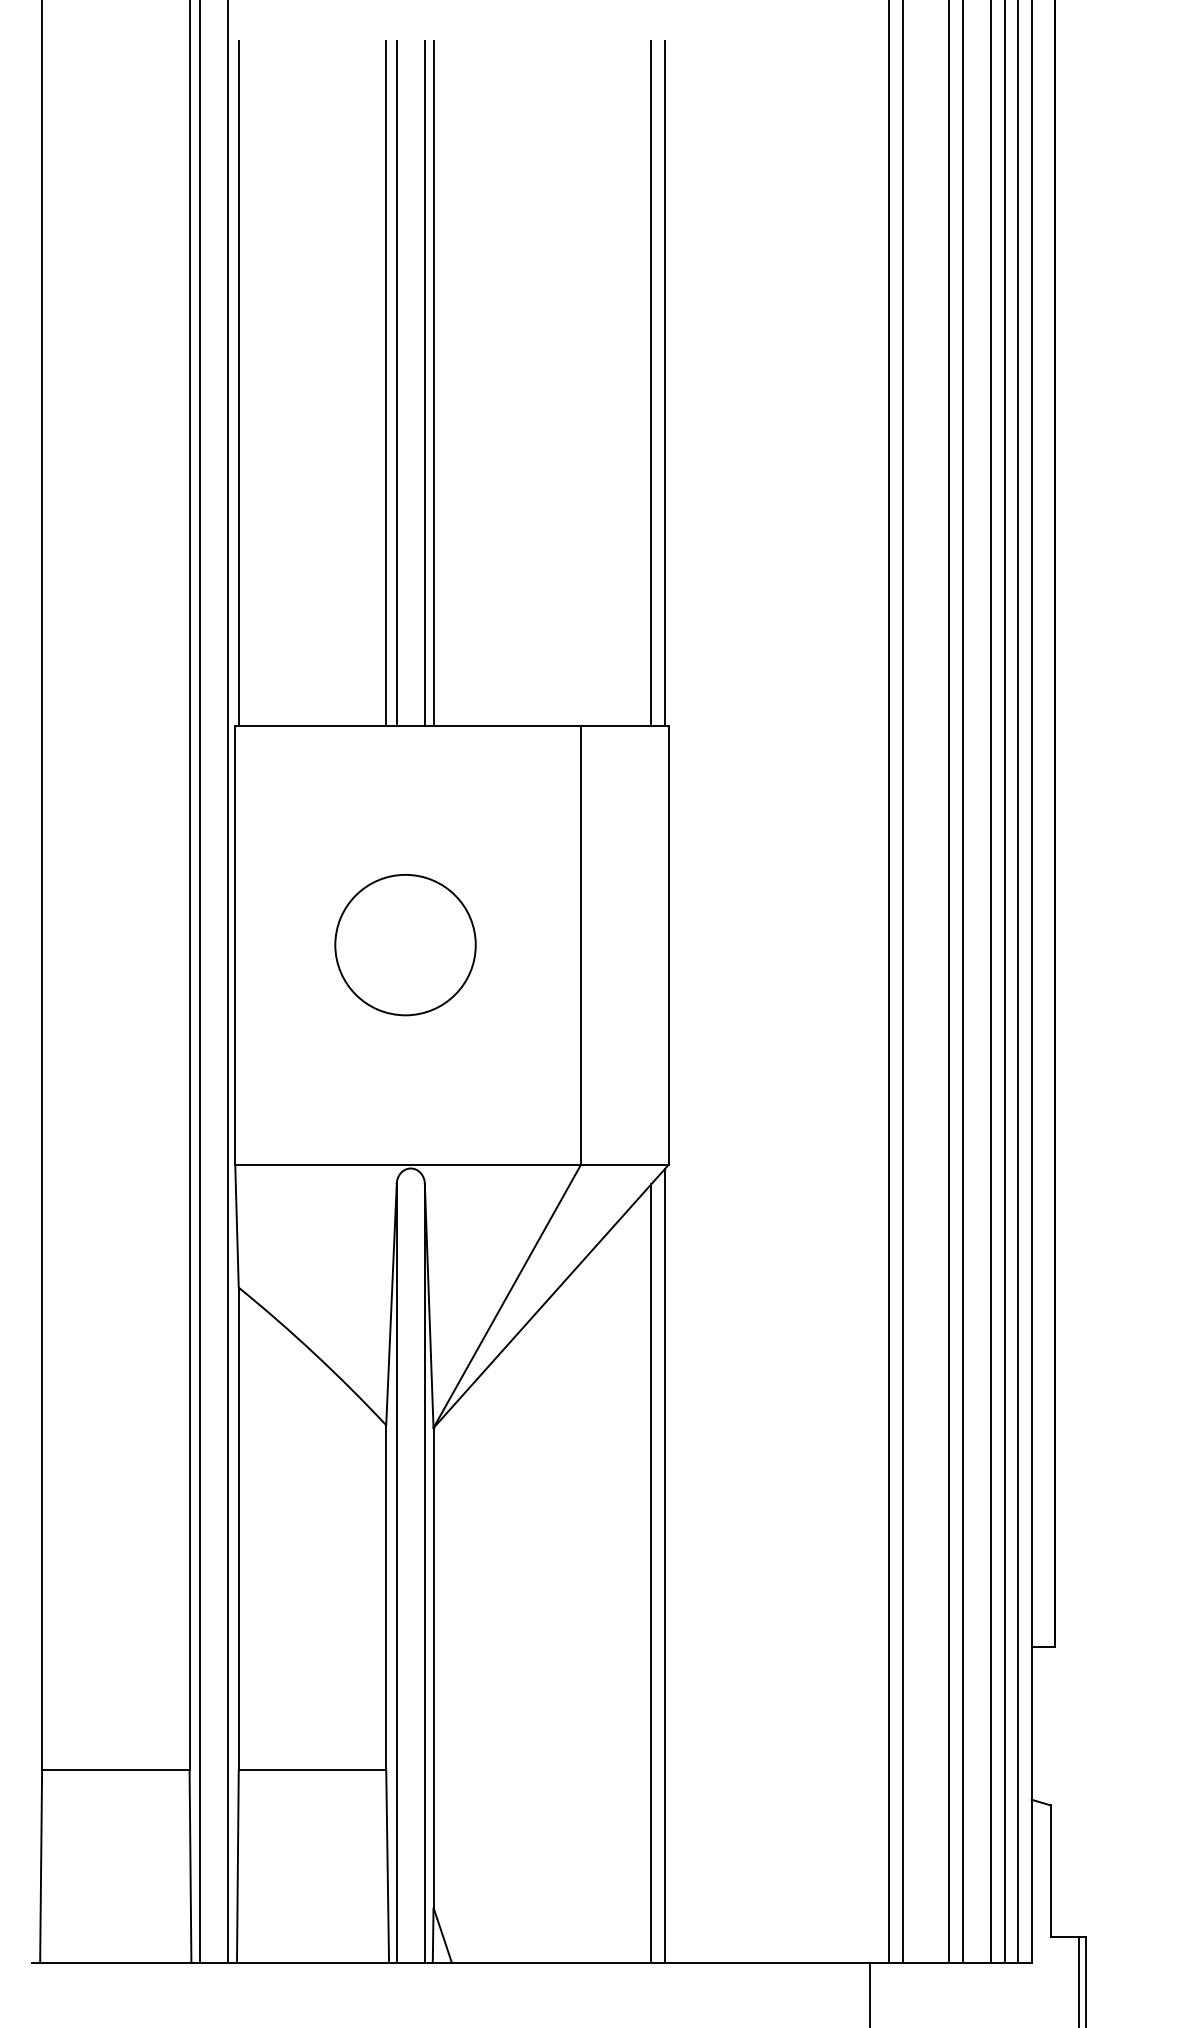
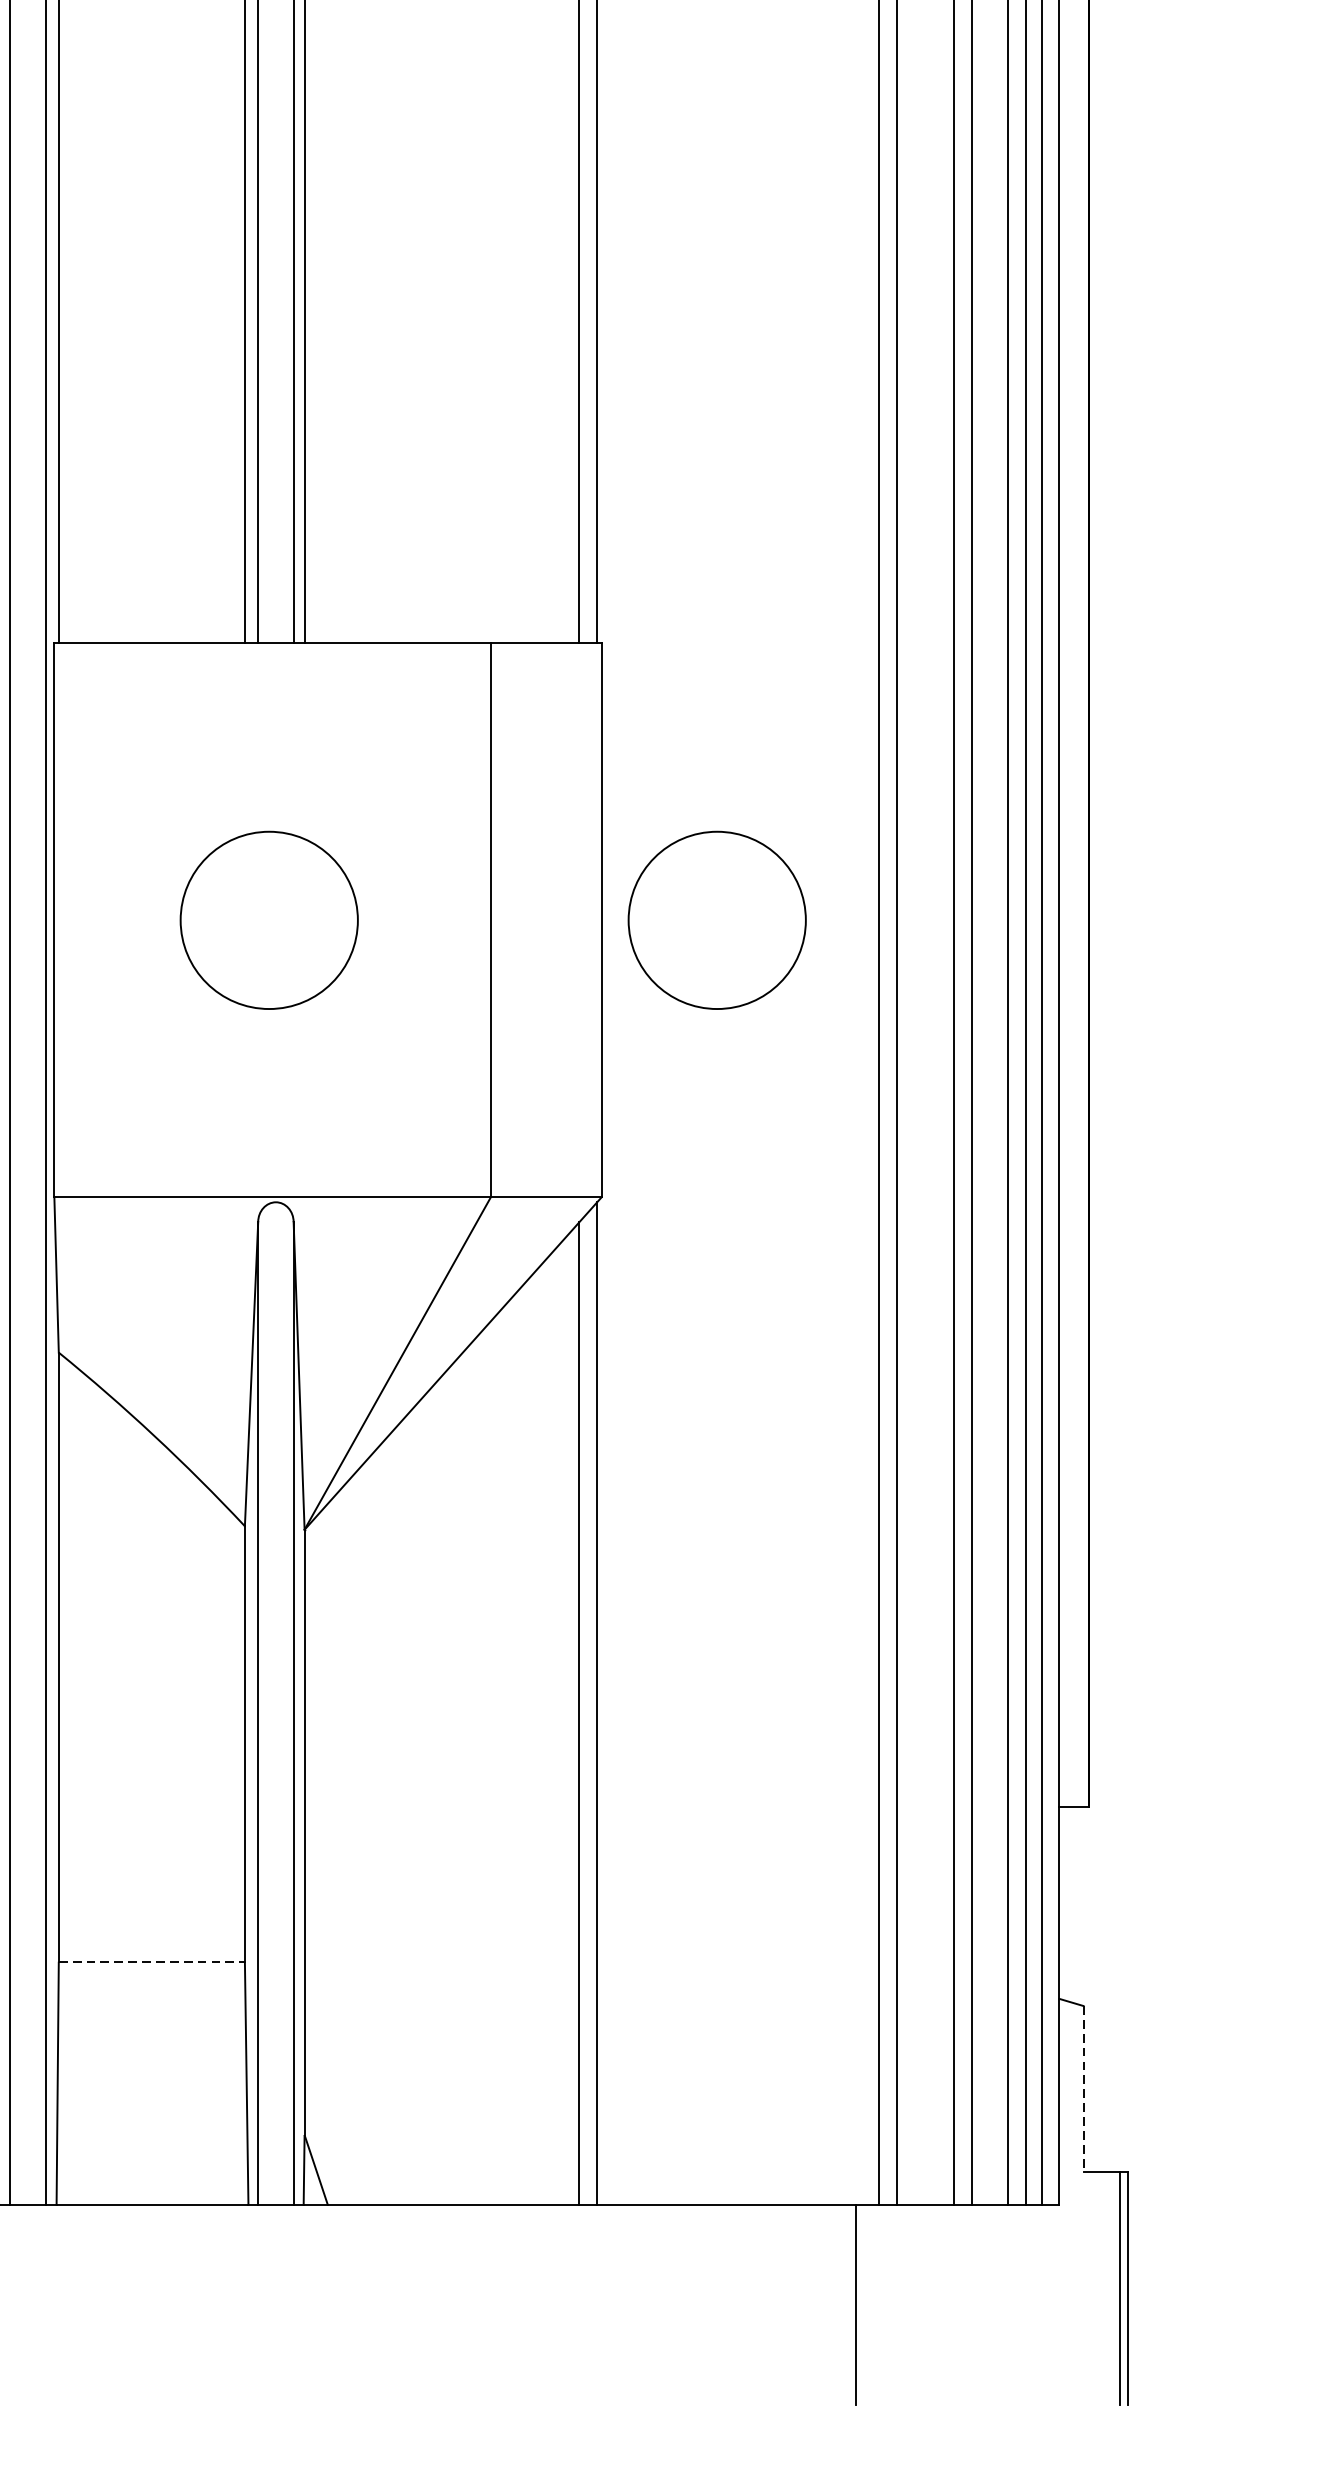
circle: (760, 945) -> (717, 920), added
line: (312, 1770) -> (151, 1961), solid -> dashed
line: (1050, 1871) -> (1083, 2089), solid -> dashed

